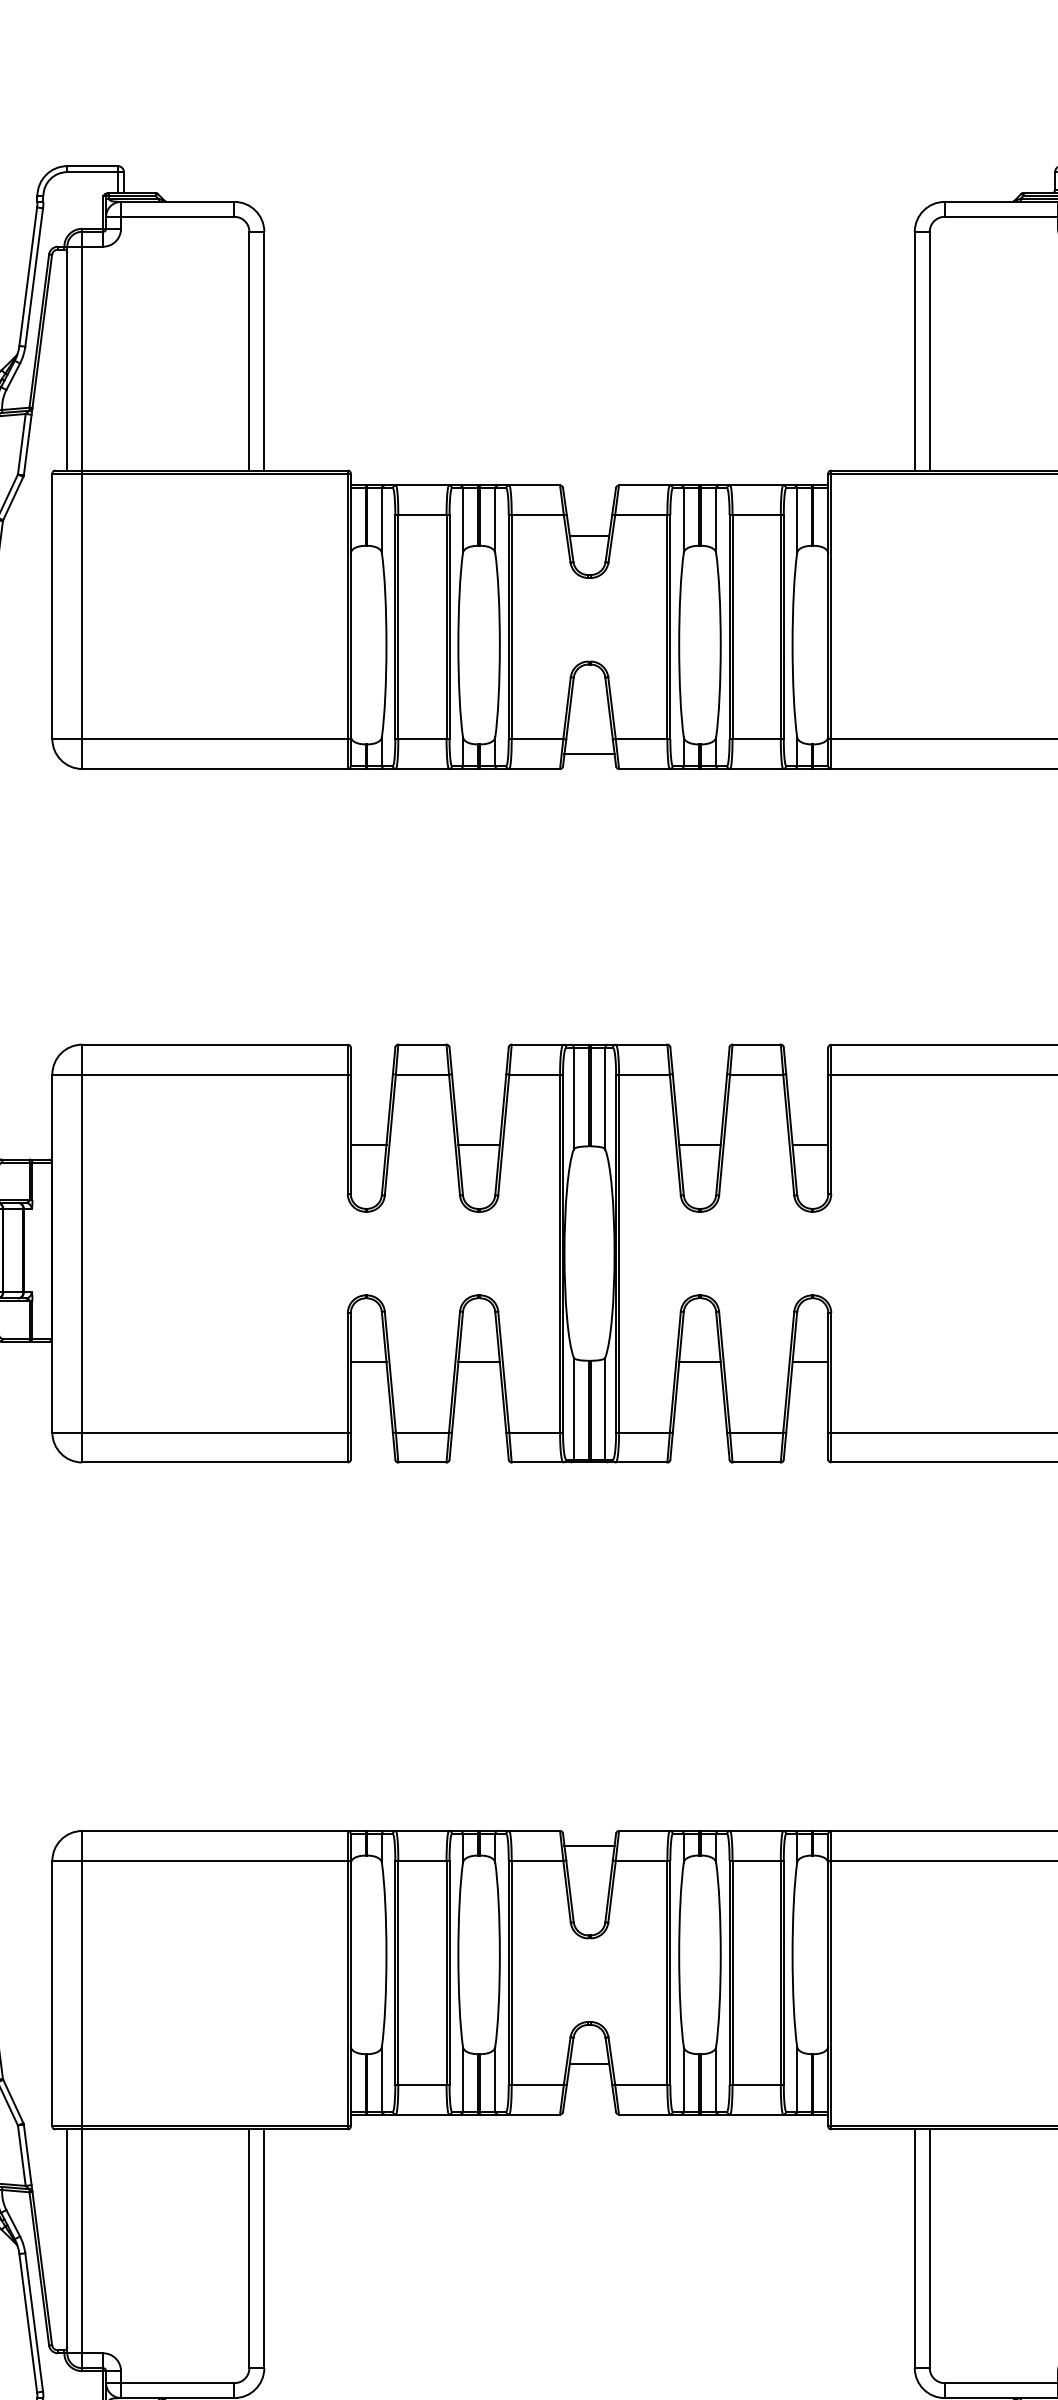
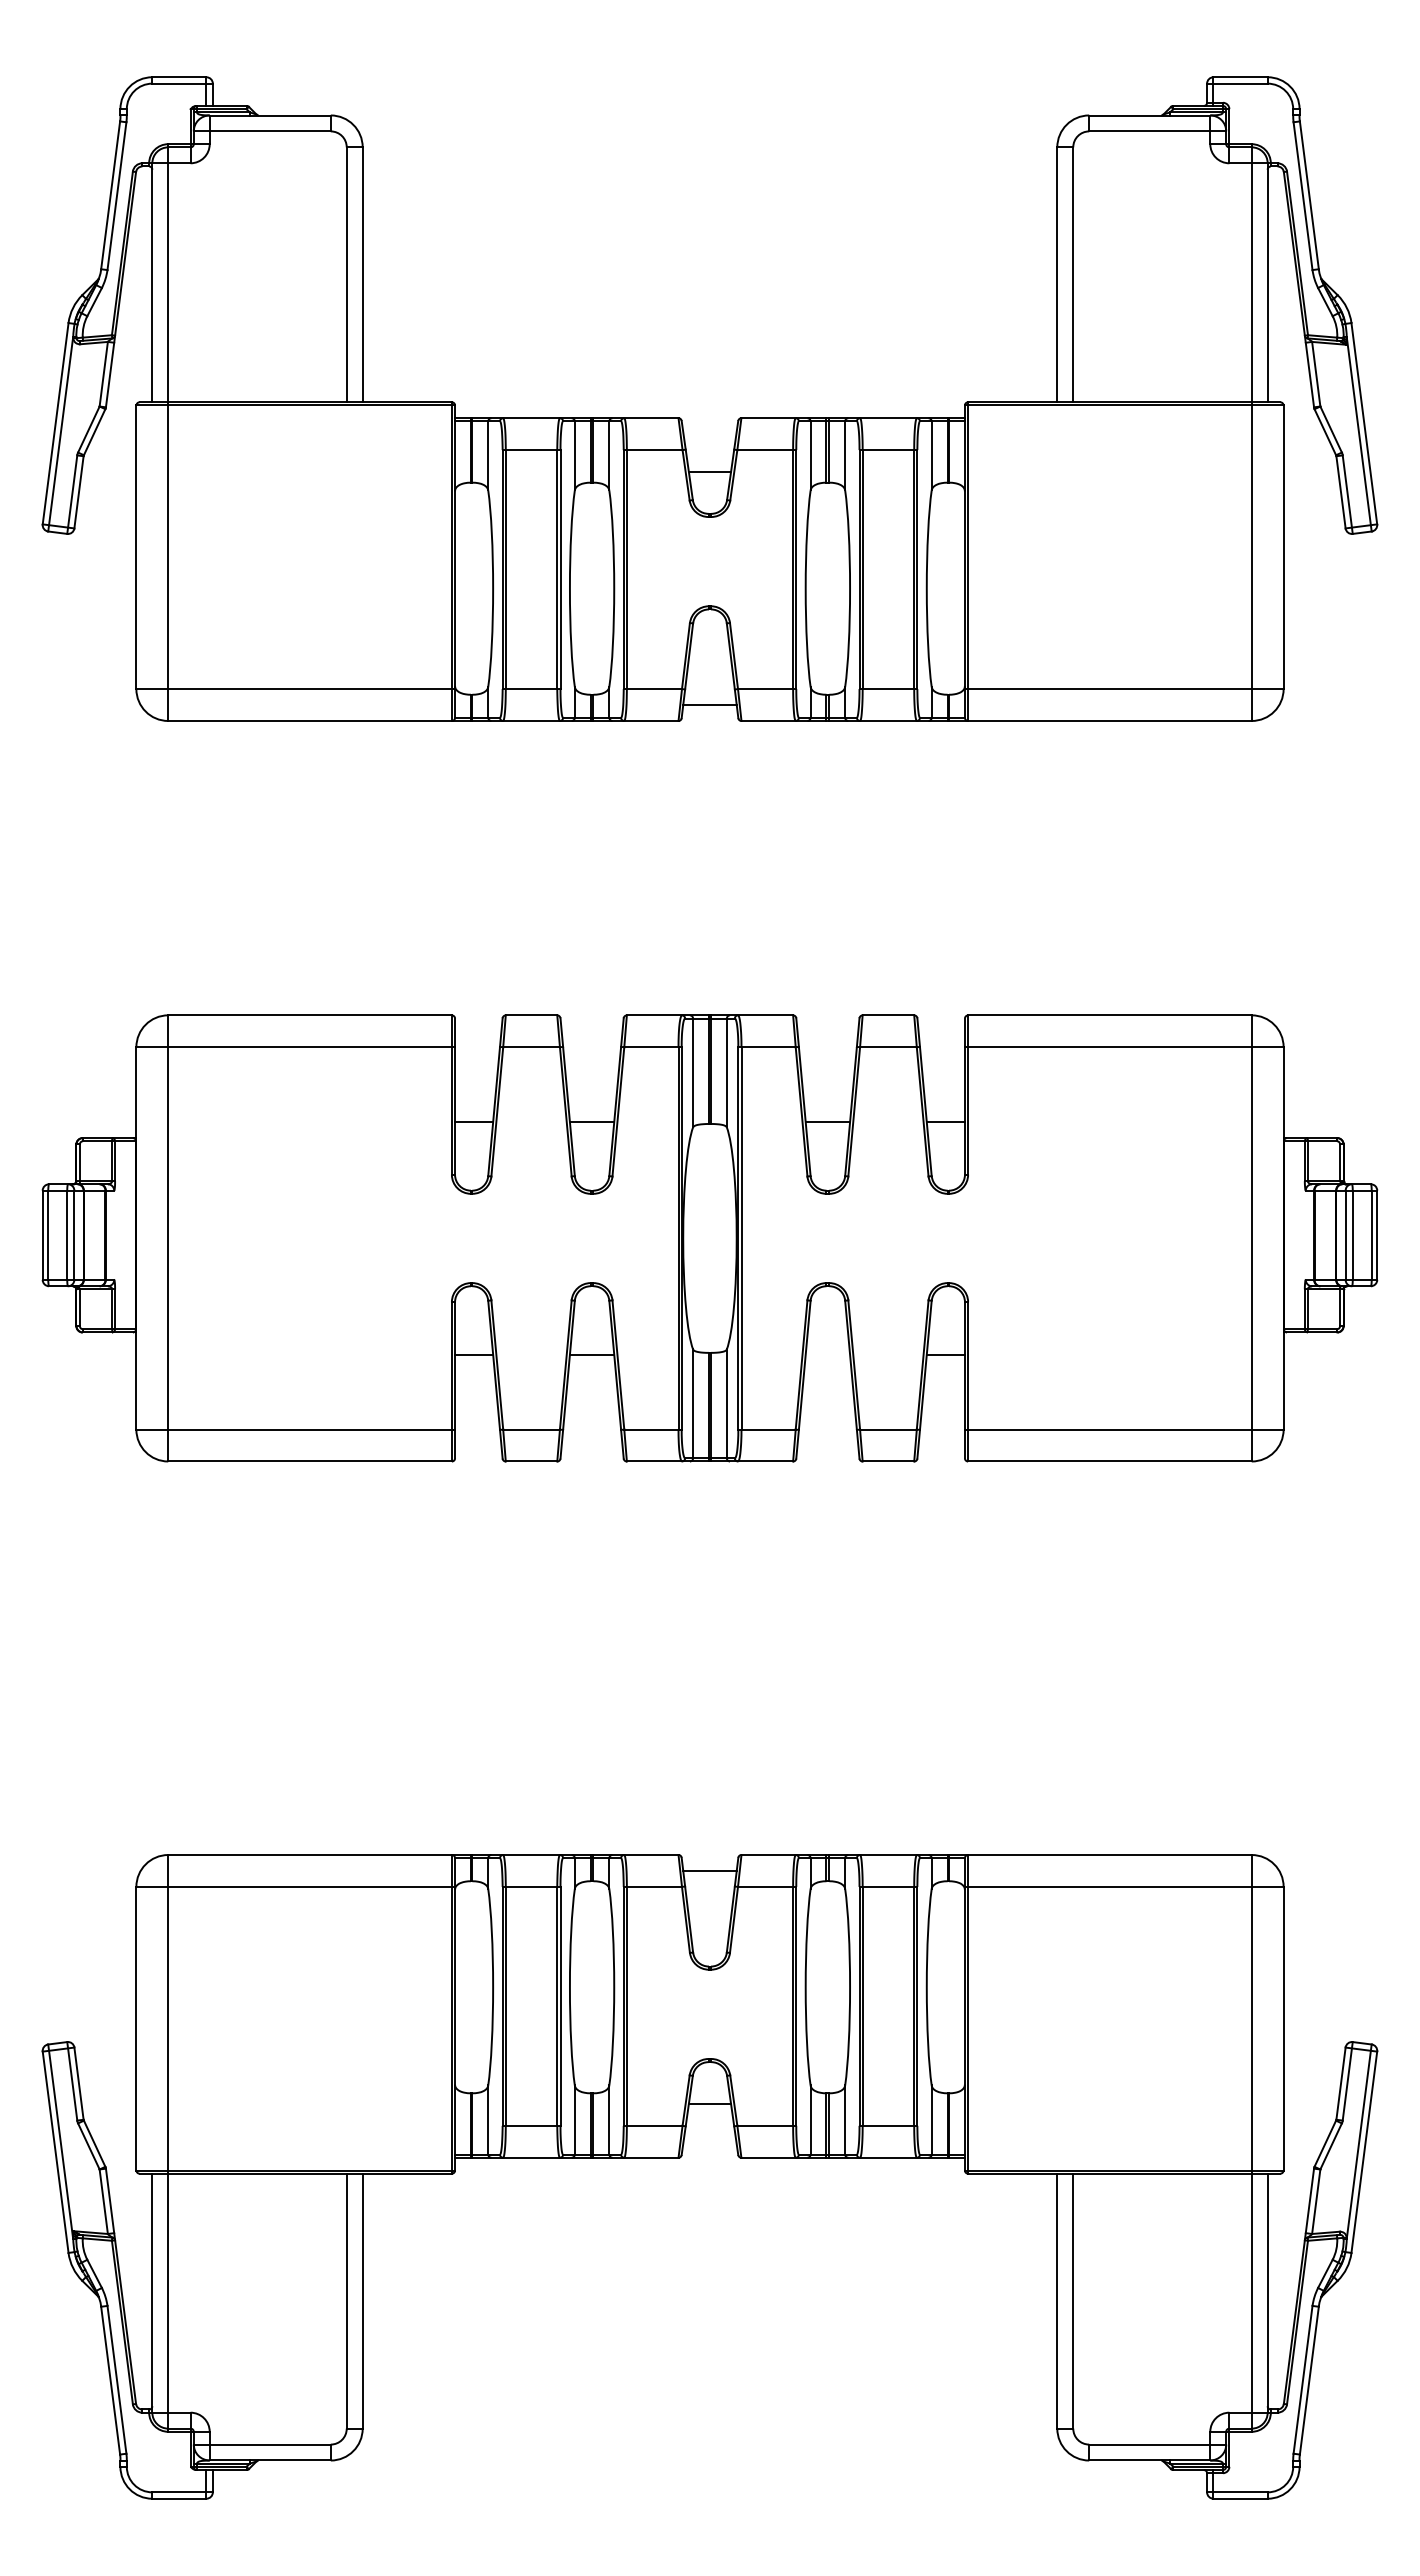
line: (699, 1362) -> (827, 1354), removed

